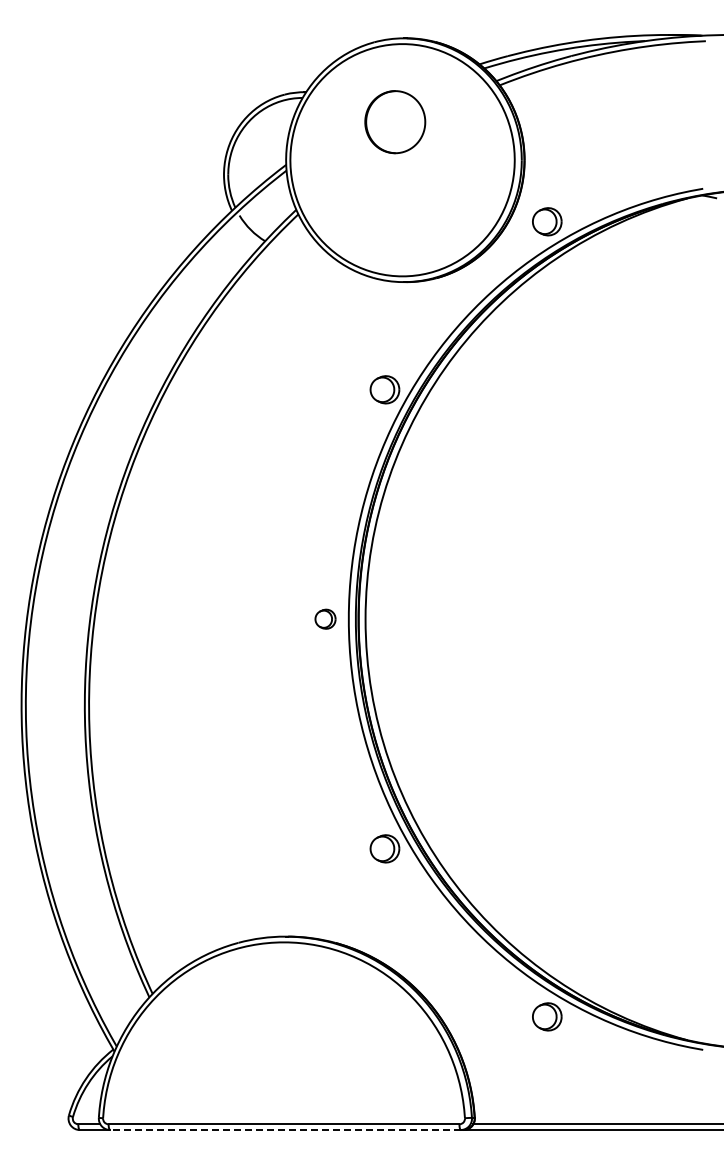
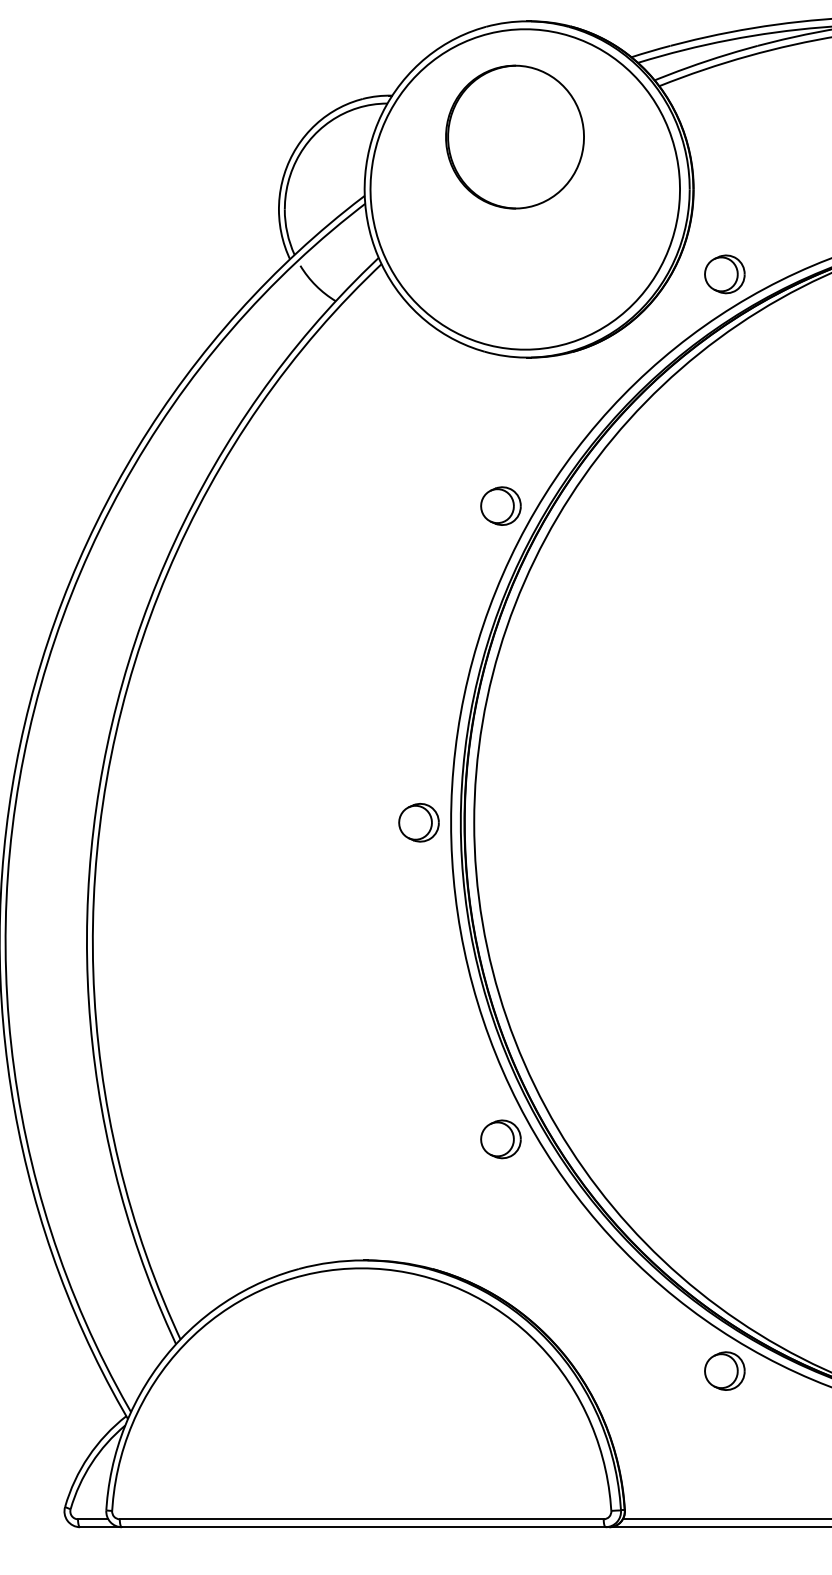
part: (395, 121) -> (515, 136), size x1.67
part: (325, 618) -> (418, 821), size x1.43
line: (285, 1130) -> (363, 1527), dashed -> solid

